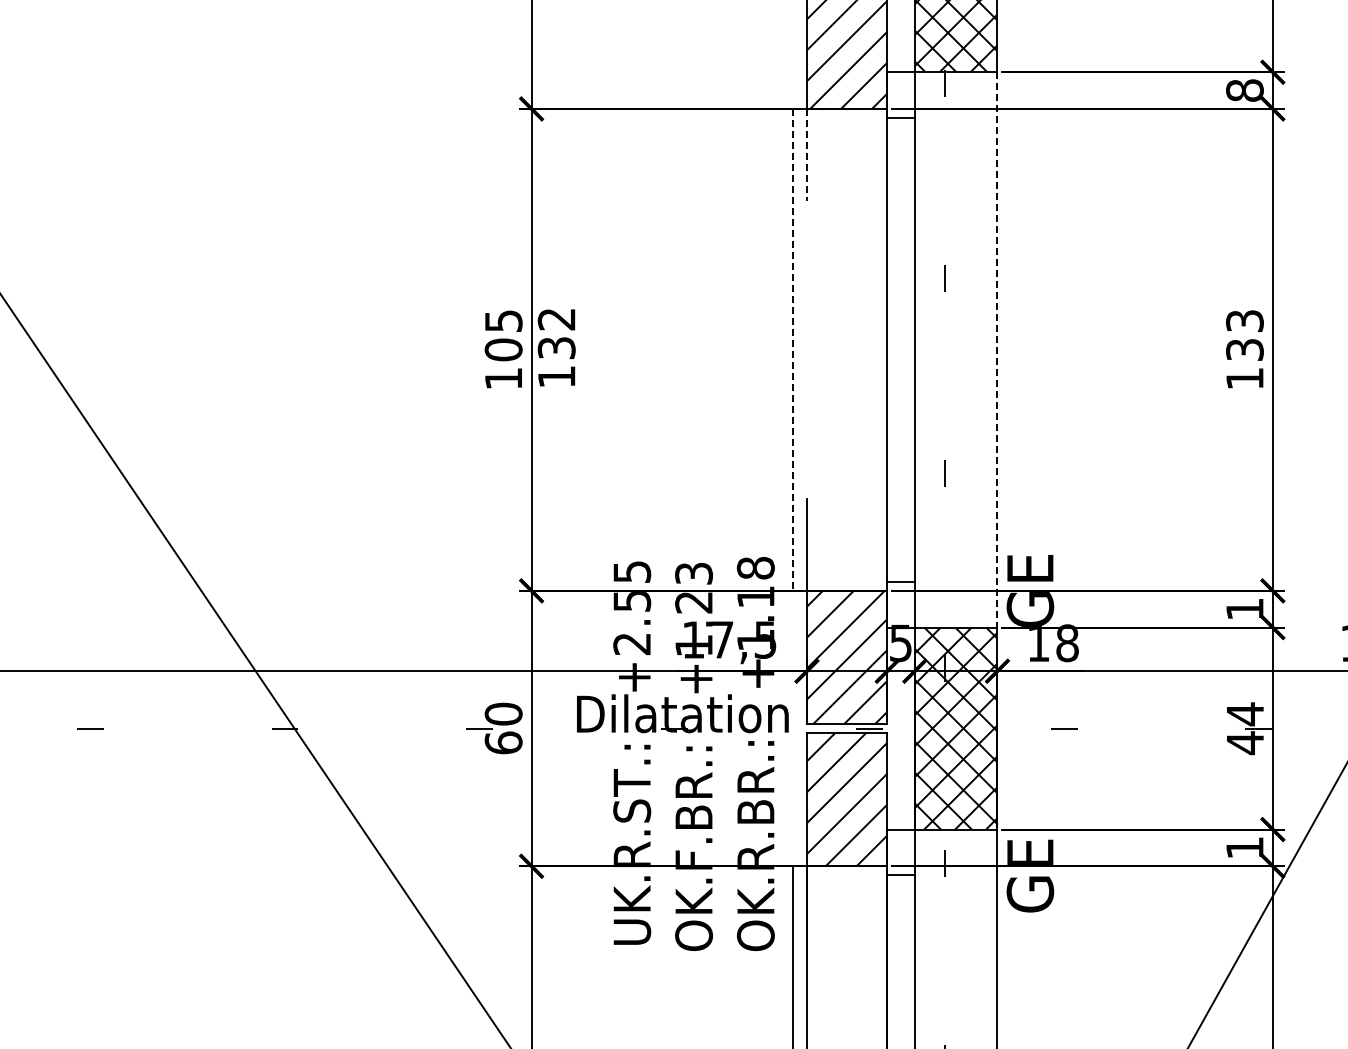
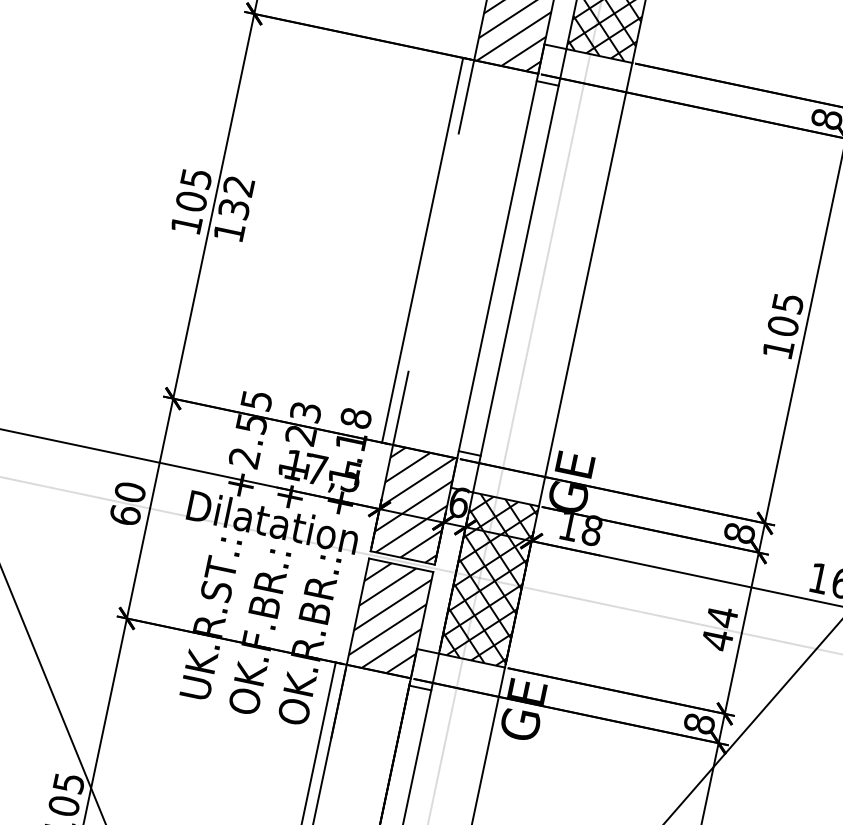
line: (807, 154) -> (466, 96), dashed -> solid
text: (1244, 335) -> (785, 314), 133 -> 105
line: (793, 349) -> (422, 250), dashed -> solid
line: (997, 349) -> (585, 284), dashed -> solid
text: (1244, 609) -> (739, 533), 1 -> 8
text: (900, 643) -> (458, 502), 5 -> 6
text: (1244, 847) -> (699, 723), 1 -> 8

